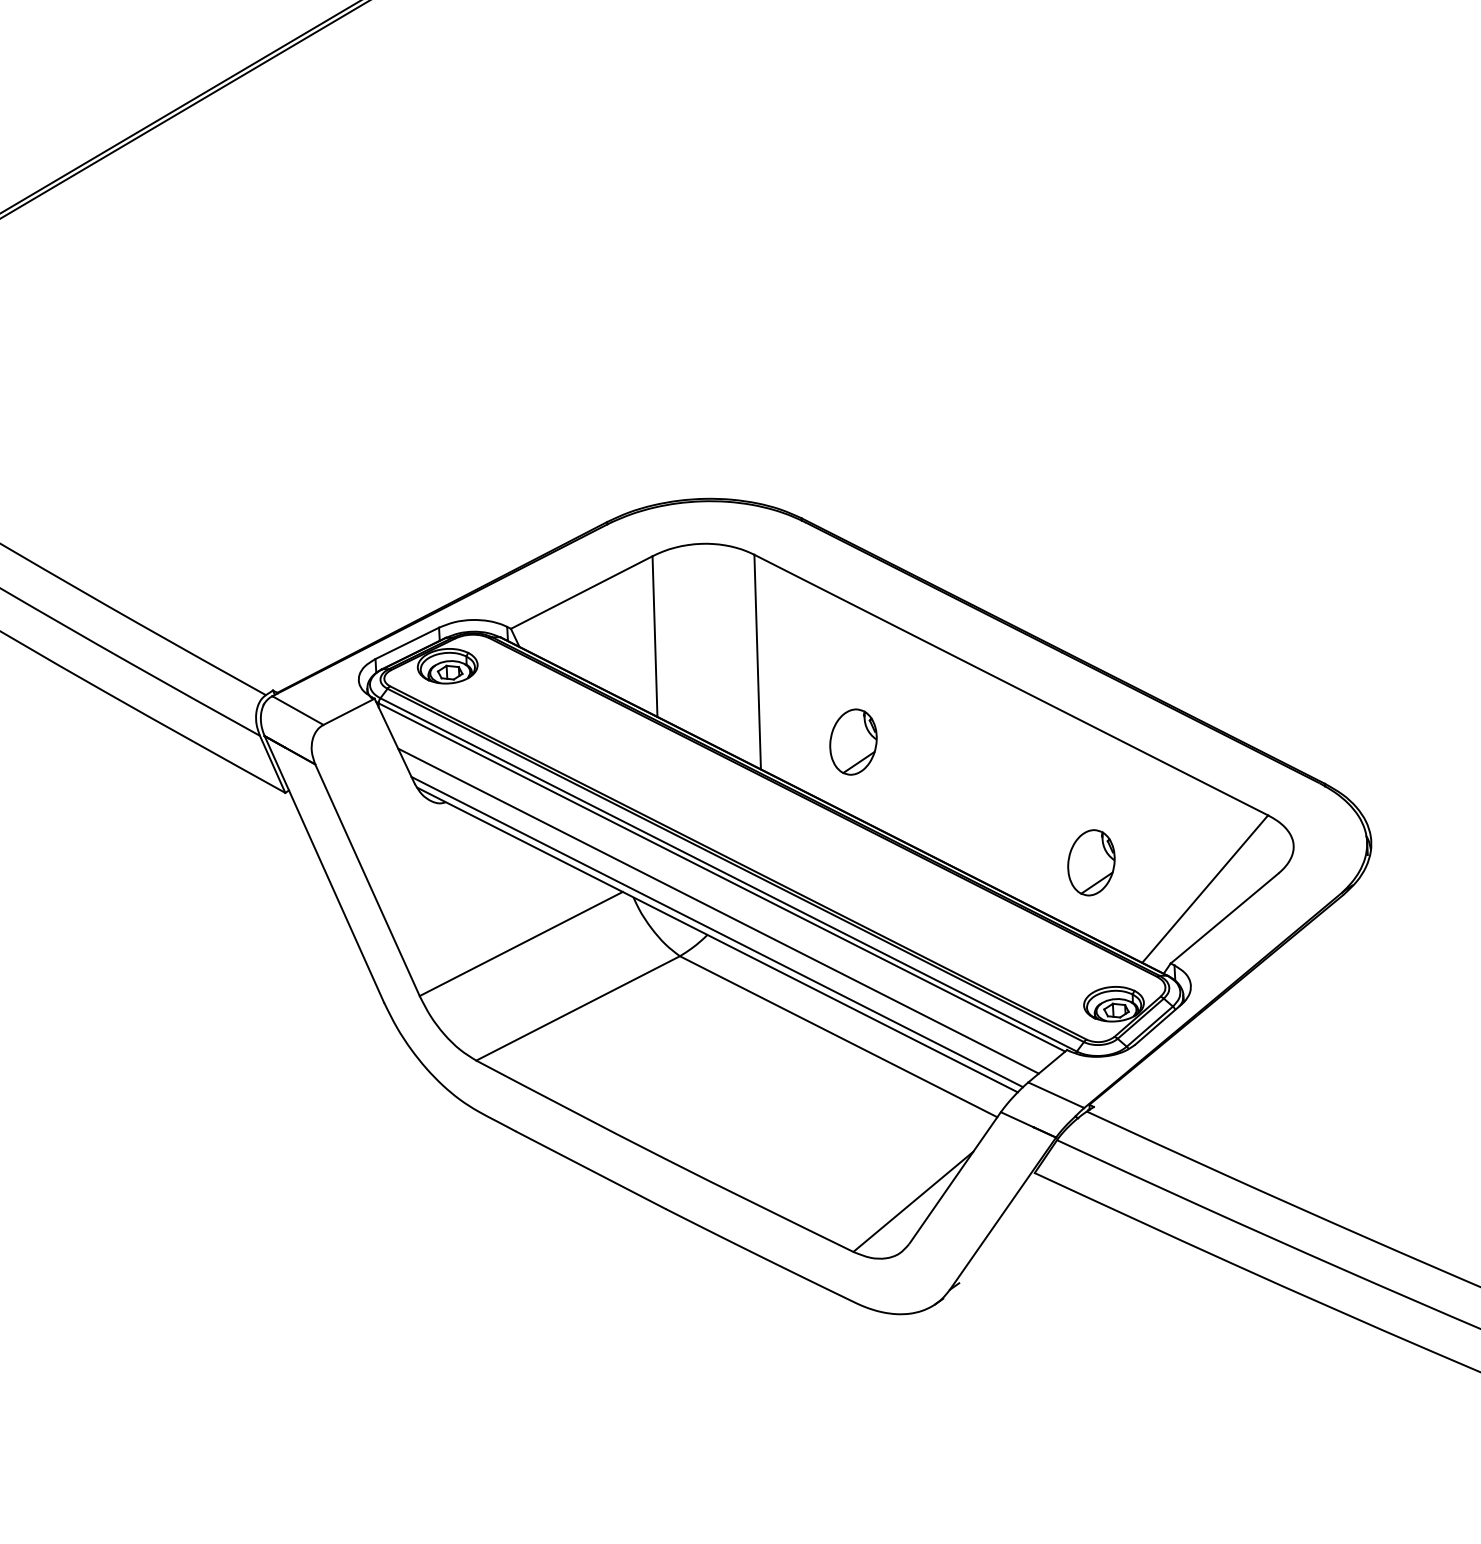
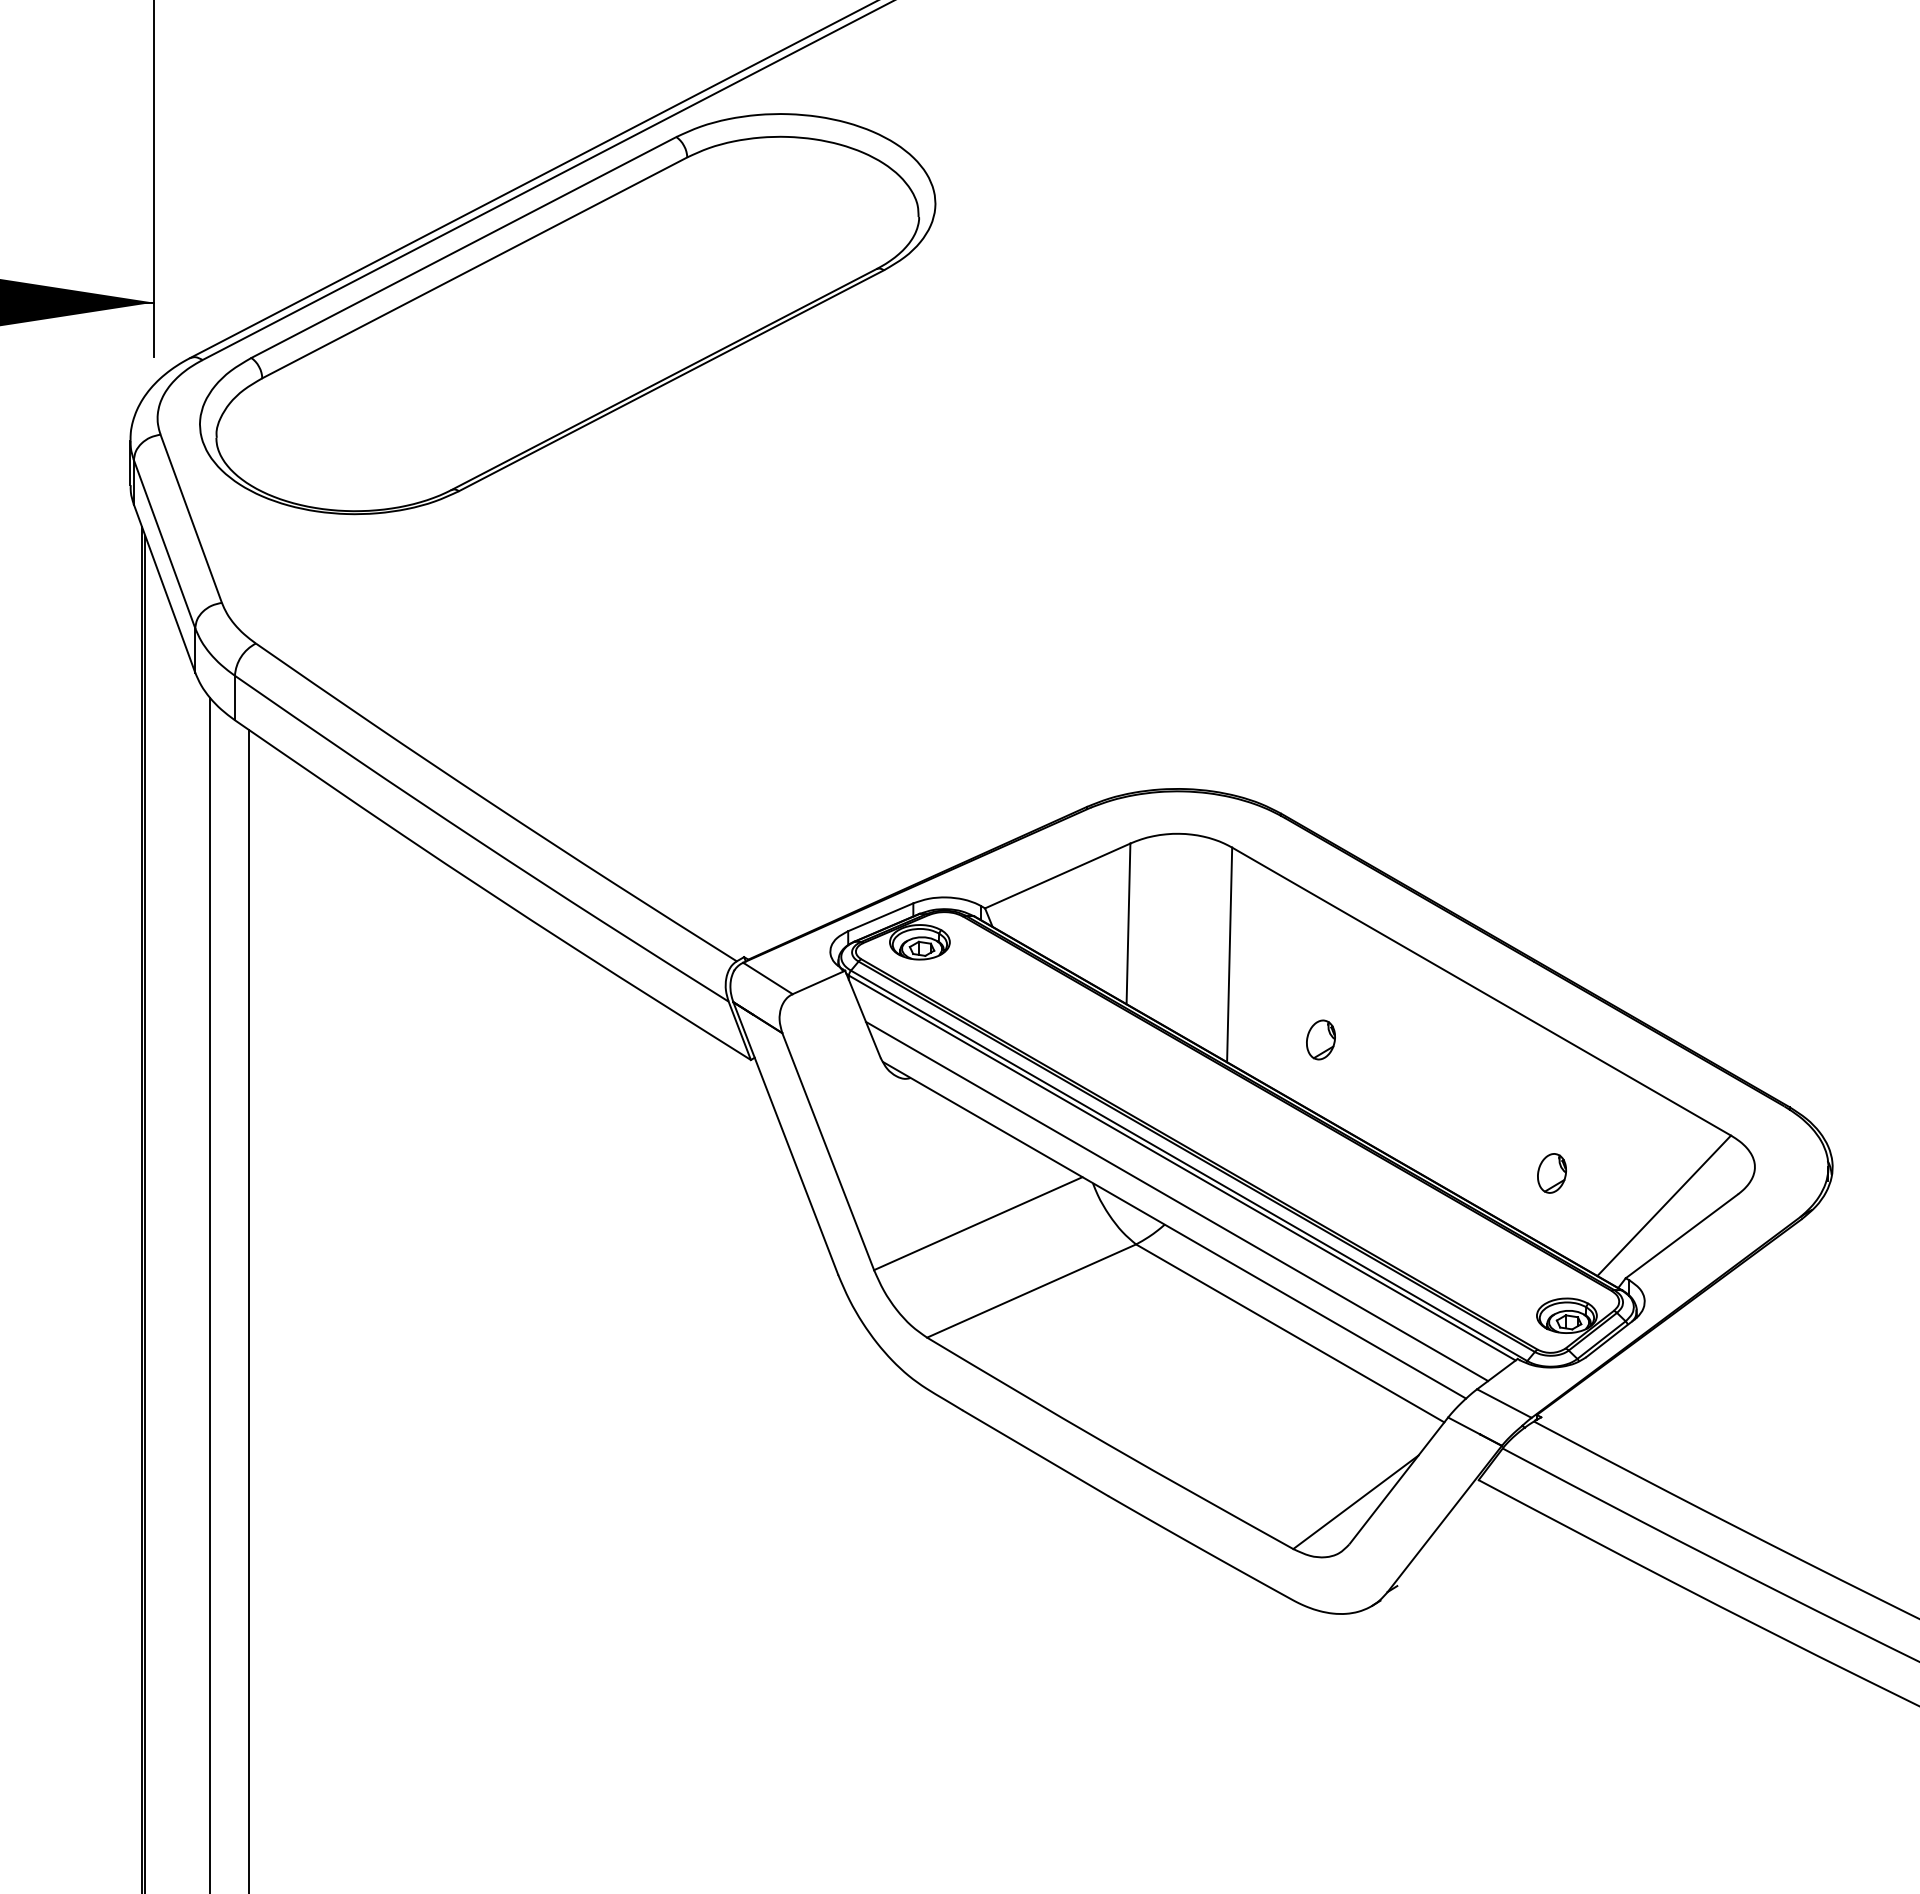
part: (852, 741) -> (1320, 1039), size x0.6
part: (1090, 862) -> (1551, 1173), size x0.6
line: (717, 931) -> (1174, 1221), removed

